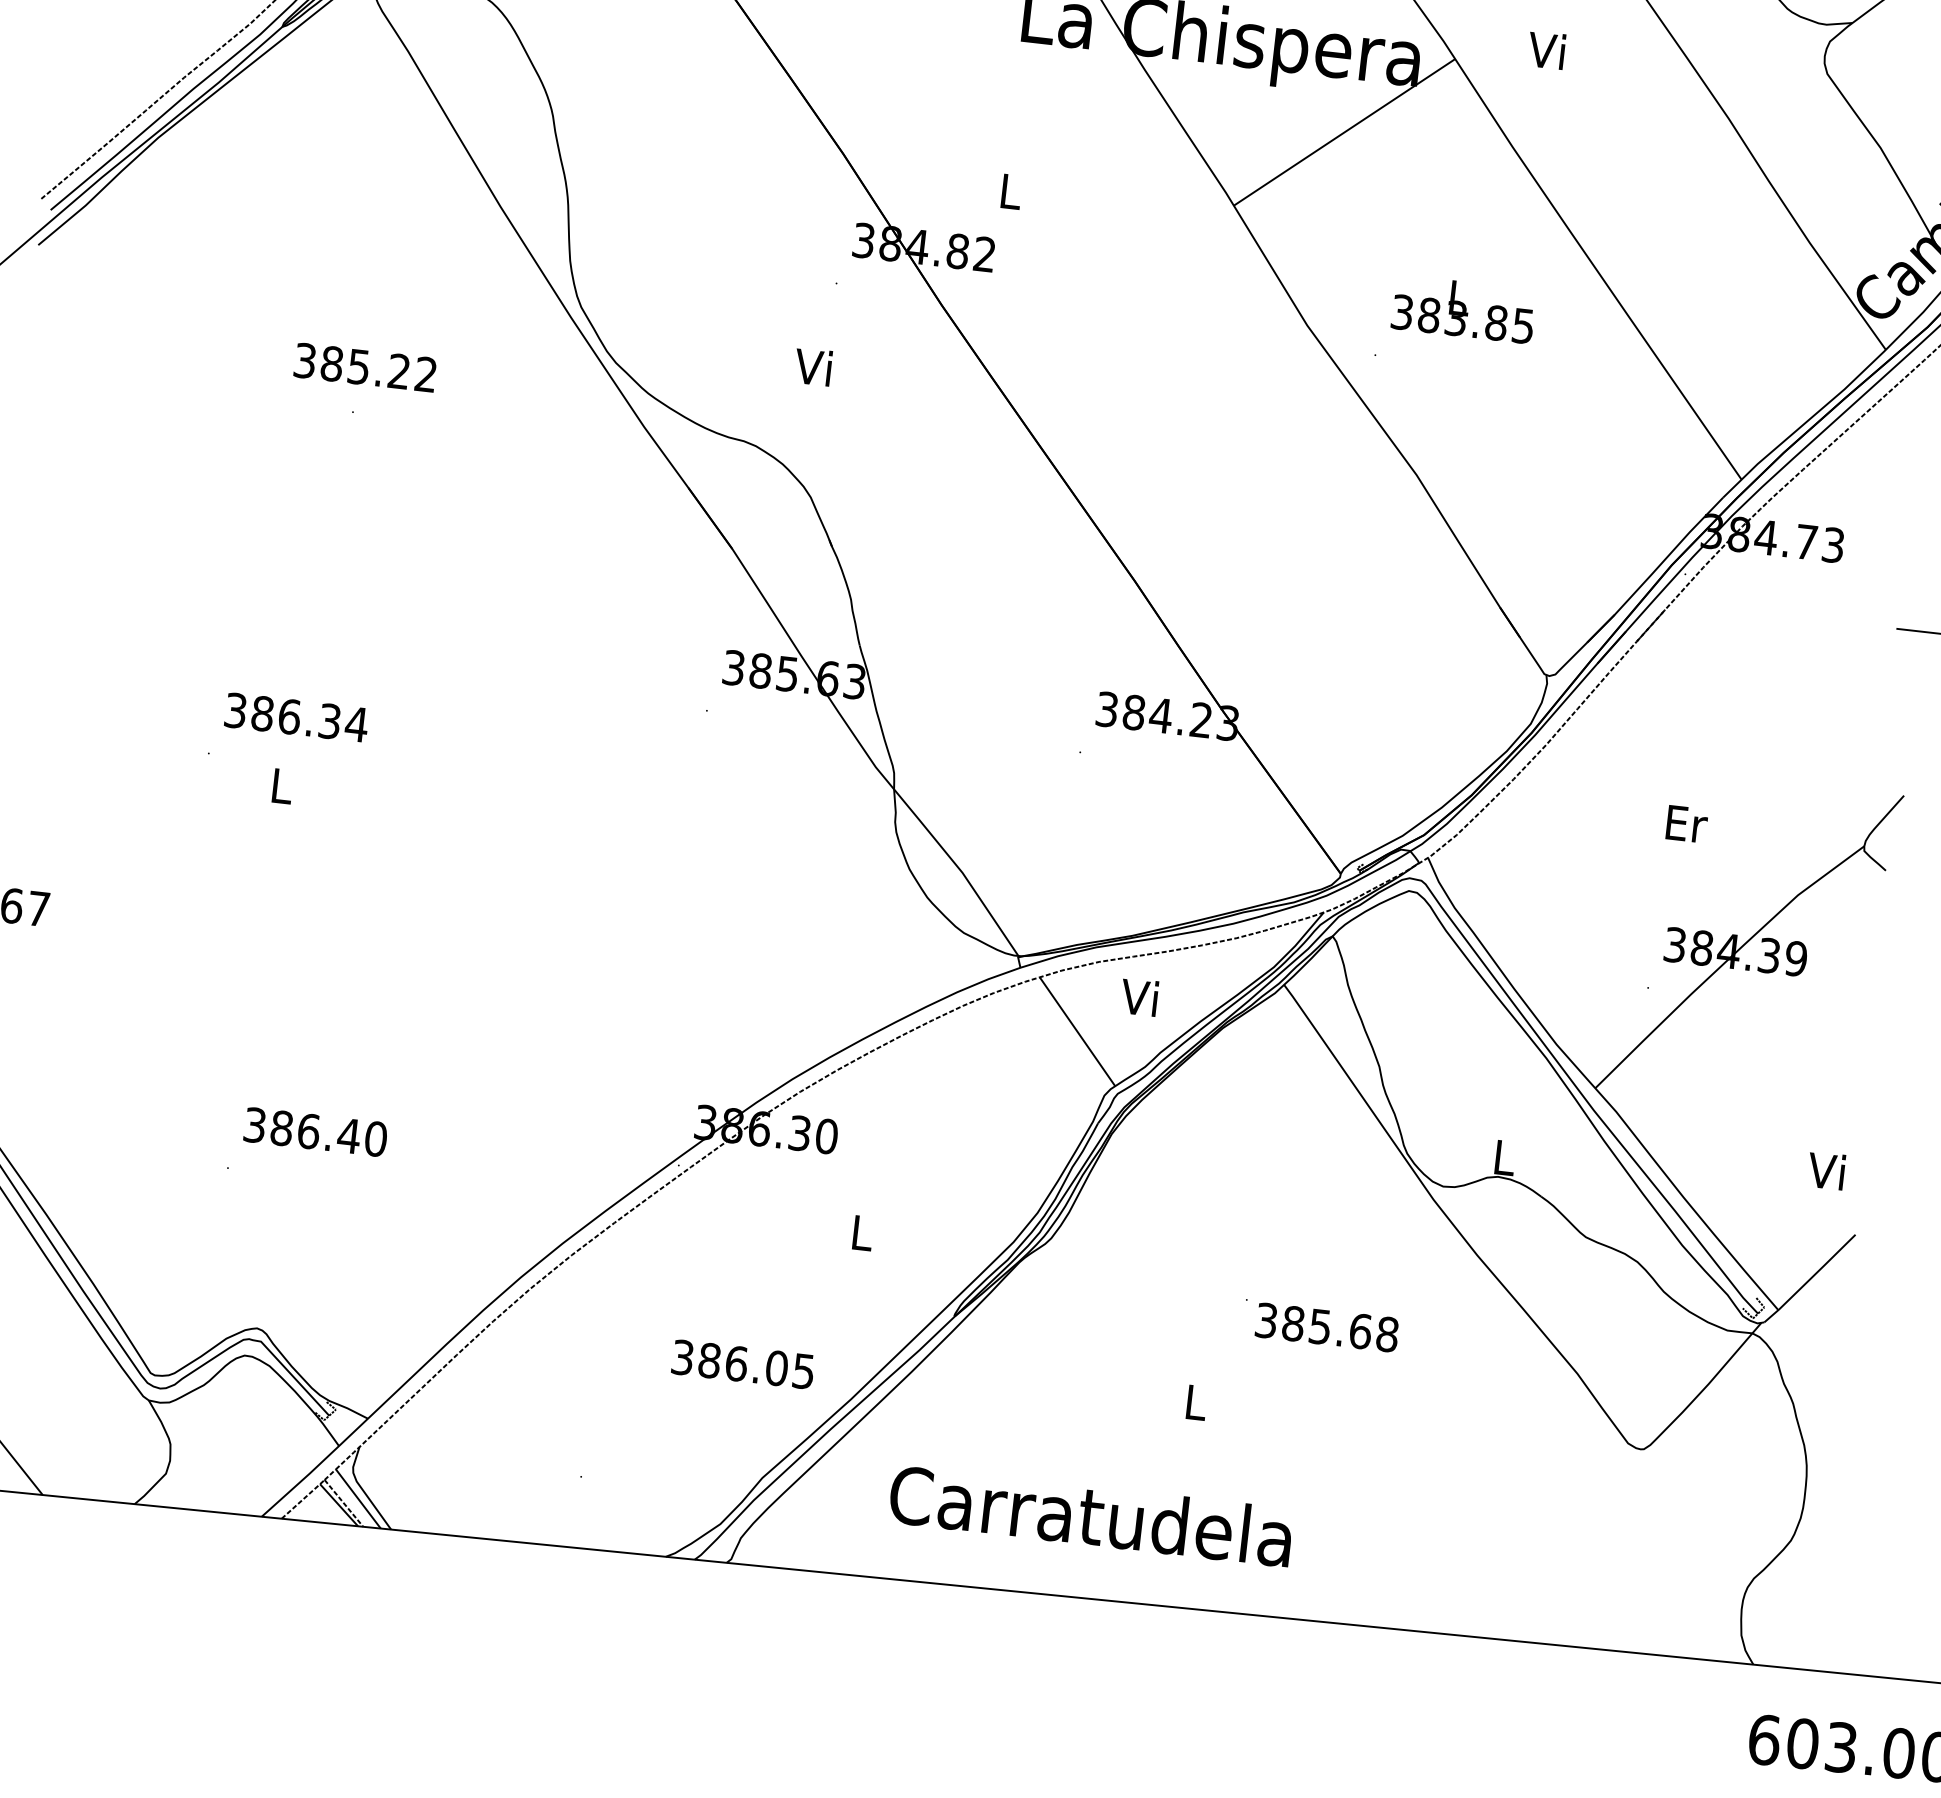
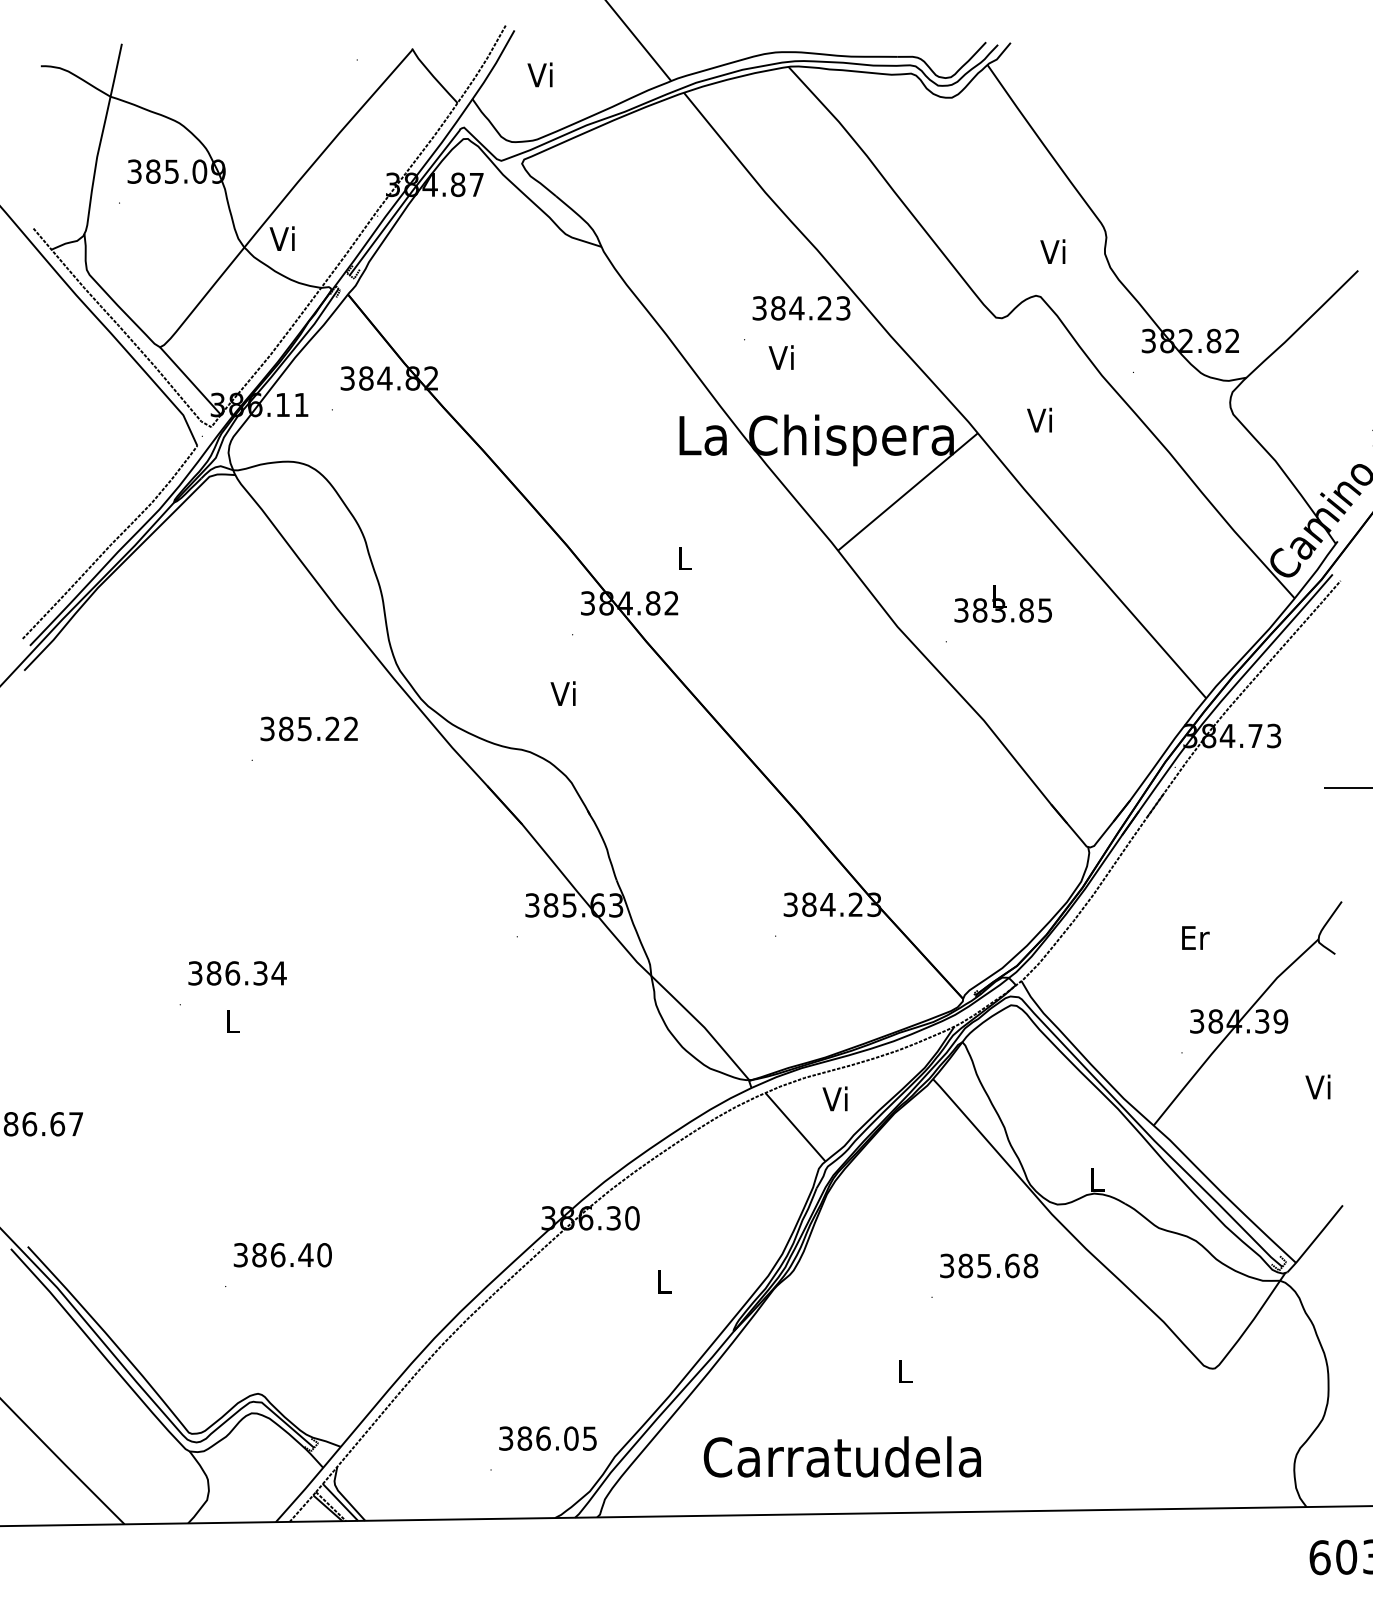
text: (364, 366) -> (308, 728), moved
text: (1825, 1170) -> (1317, 1086), moved
text: (1327, 1327) -> (989, 1265), moved
text: (742, 1364) -> (547, 1438), moved

